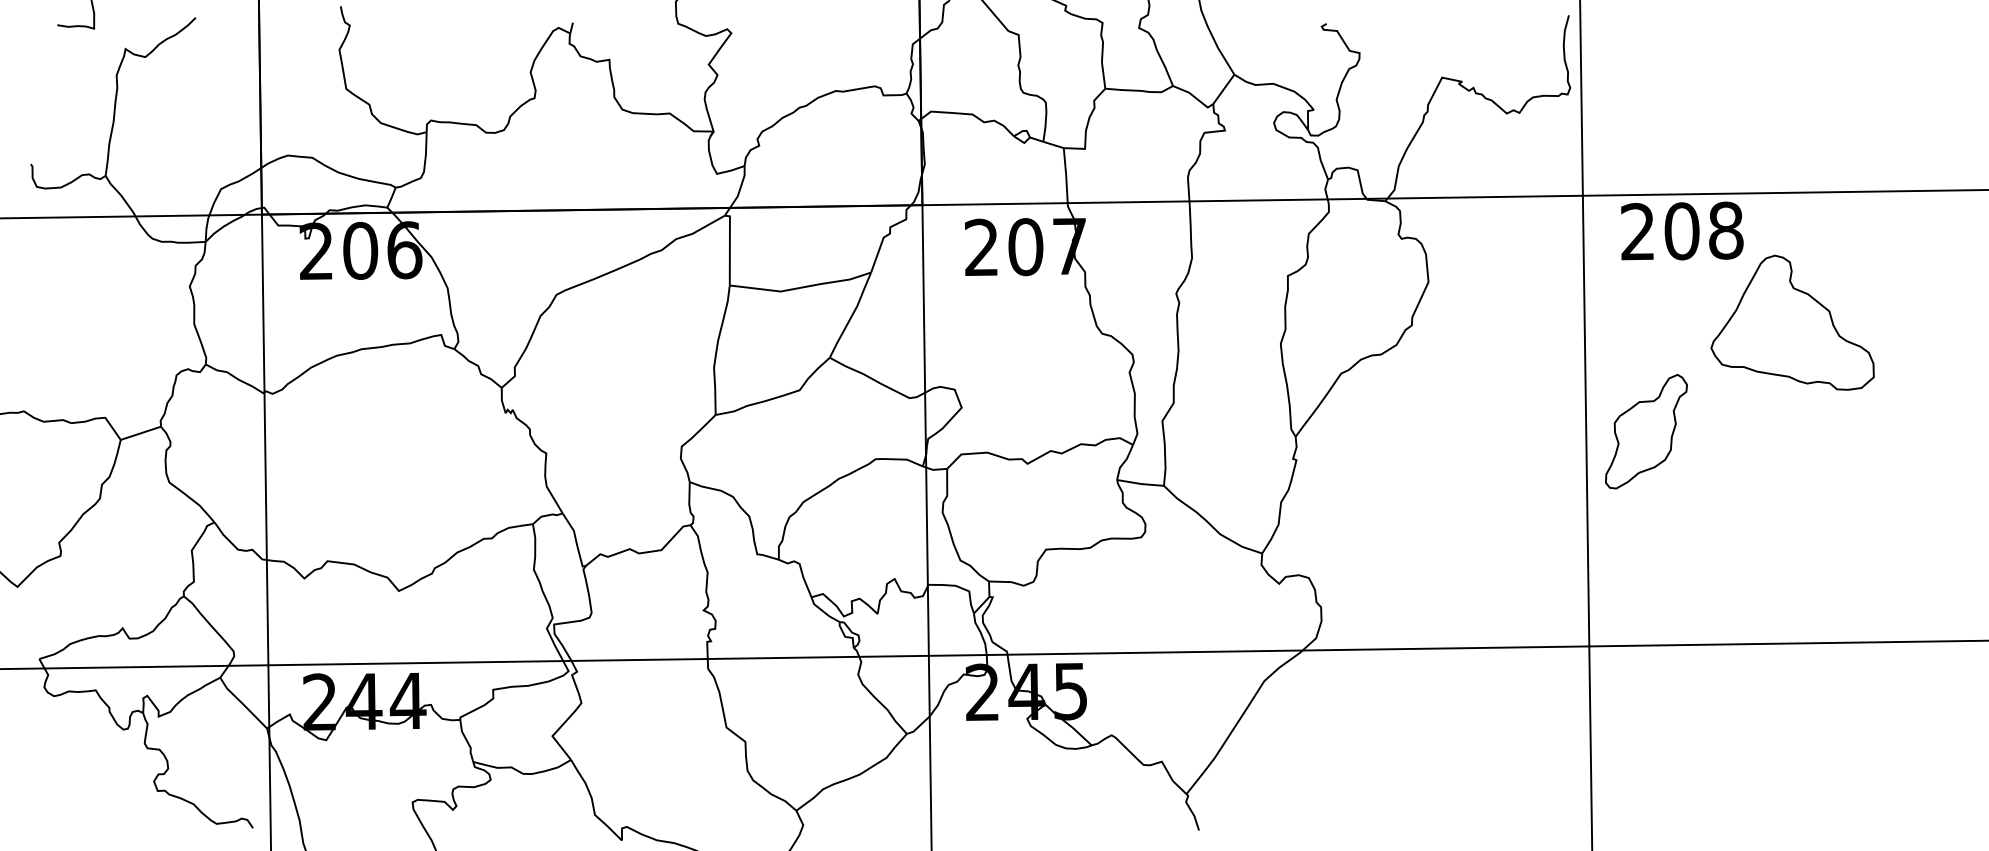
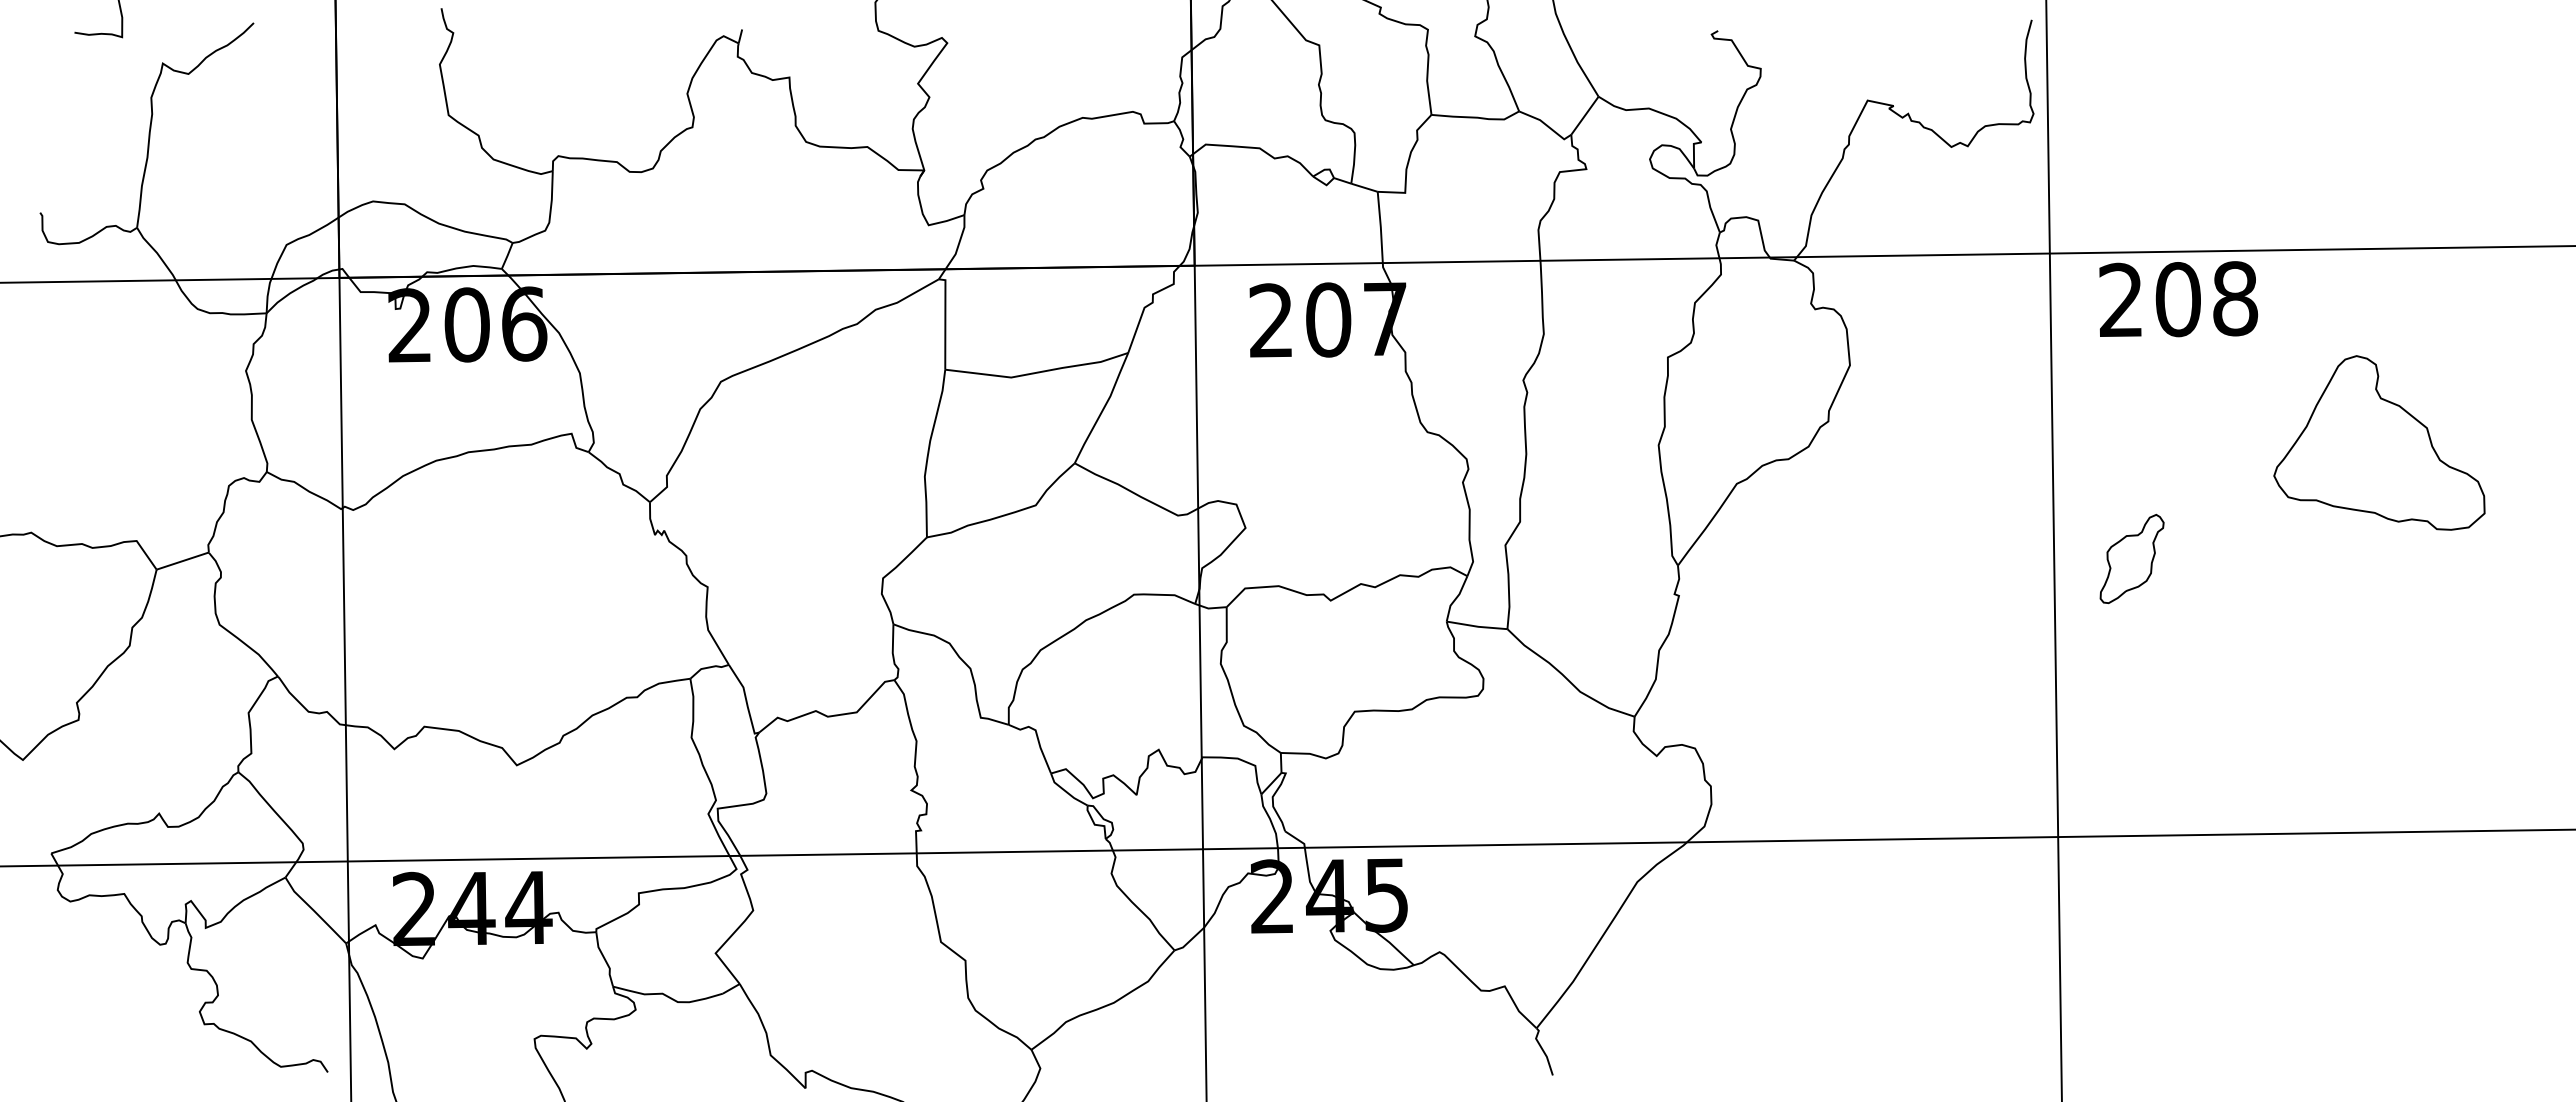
part: (1792, 322) -> (2379, 442), moved
part: (1645, 431) -> (2131, 558), size x0.6

